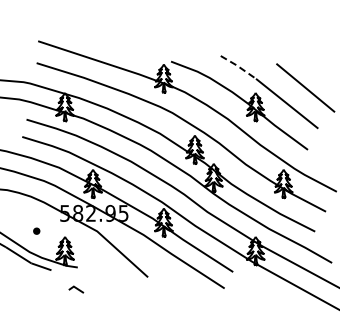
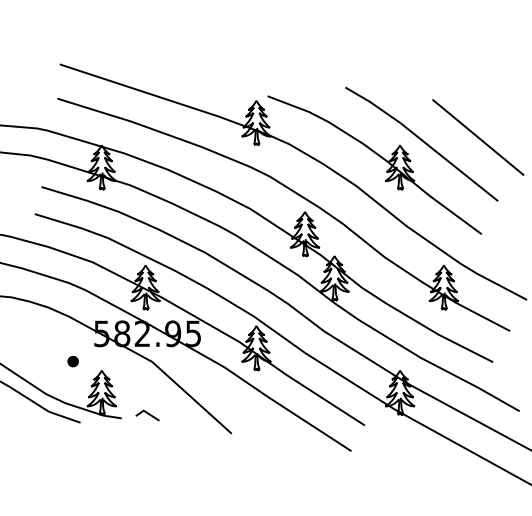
line: (238, 66) -> (373, 103), dashed -> solid
part: (36, 230) -> (72, 360), moved
line: (76, 289) -> (147, 415), moved

